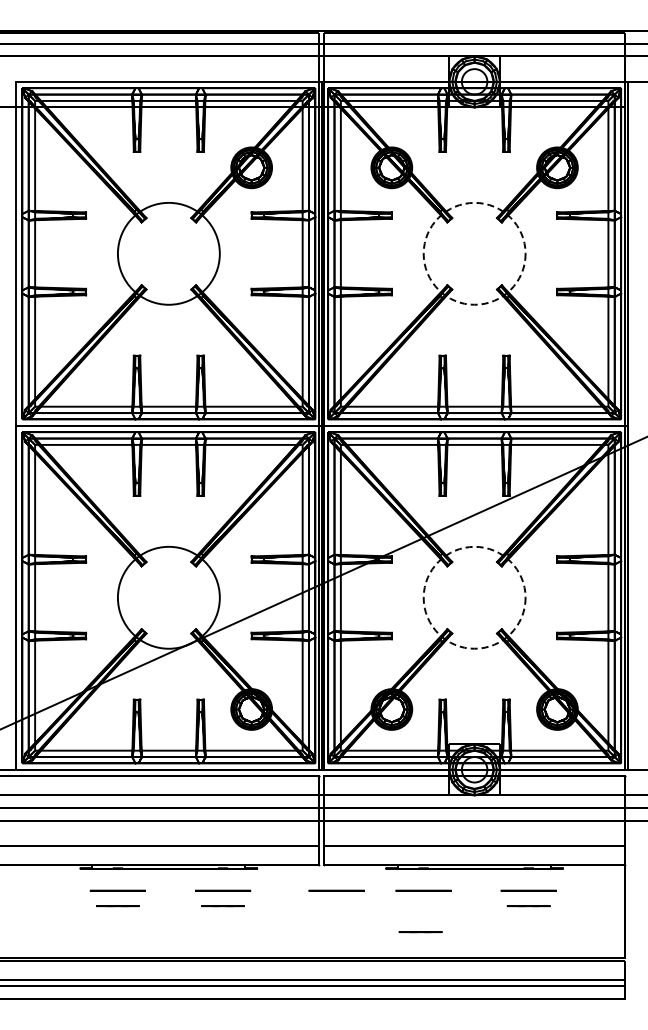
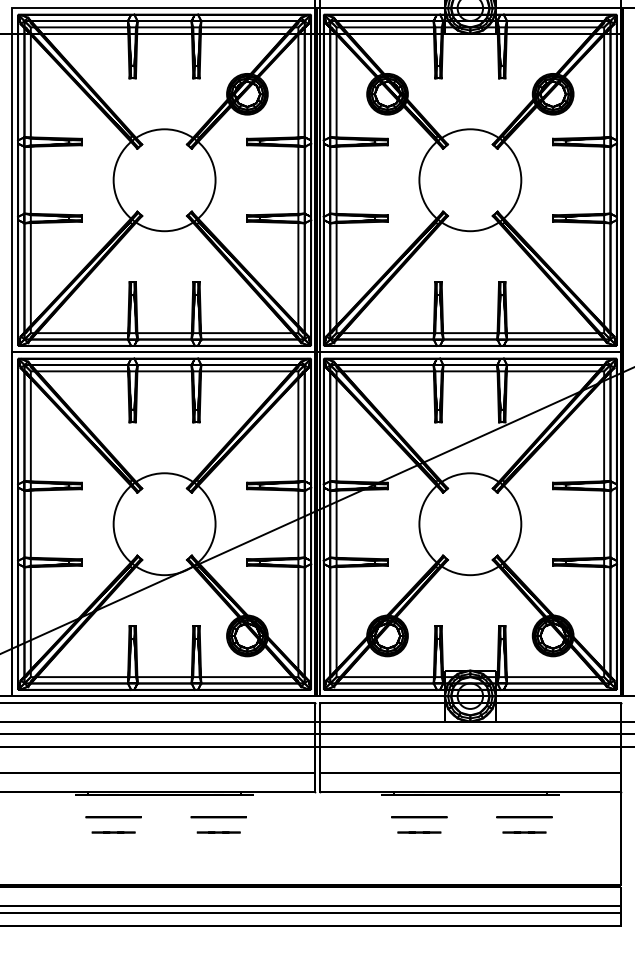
circle: (474, 253) -> (470, 179), dashed -> solid
circle: (474, 597) -> (470, 523), dashed -> solid
circle: (336, 890) -> (332, 816), removed
line: (420, 932) -> (419, 832), moved

